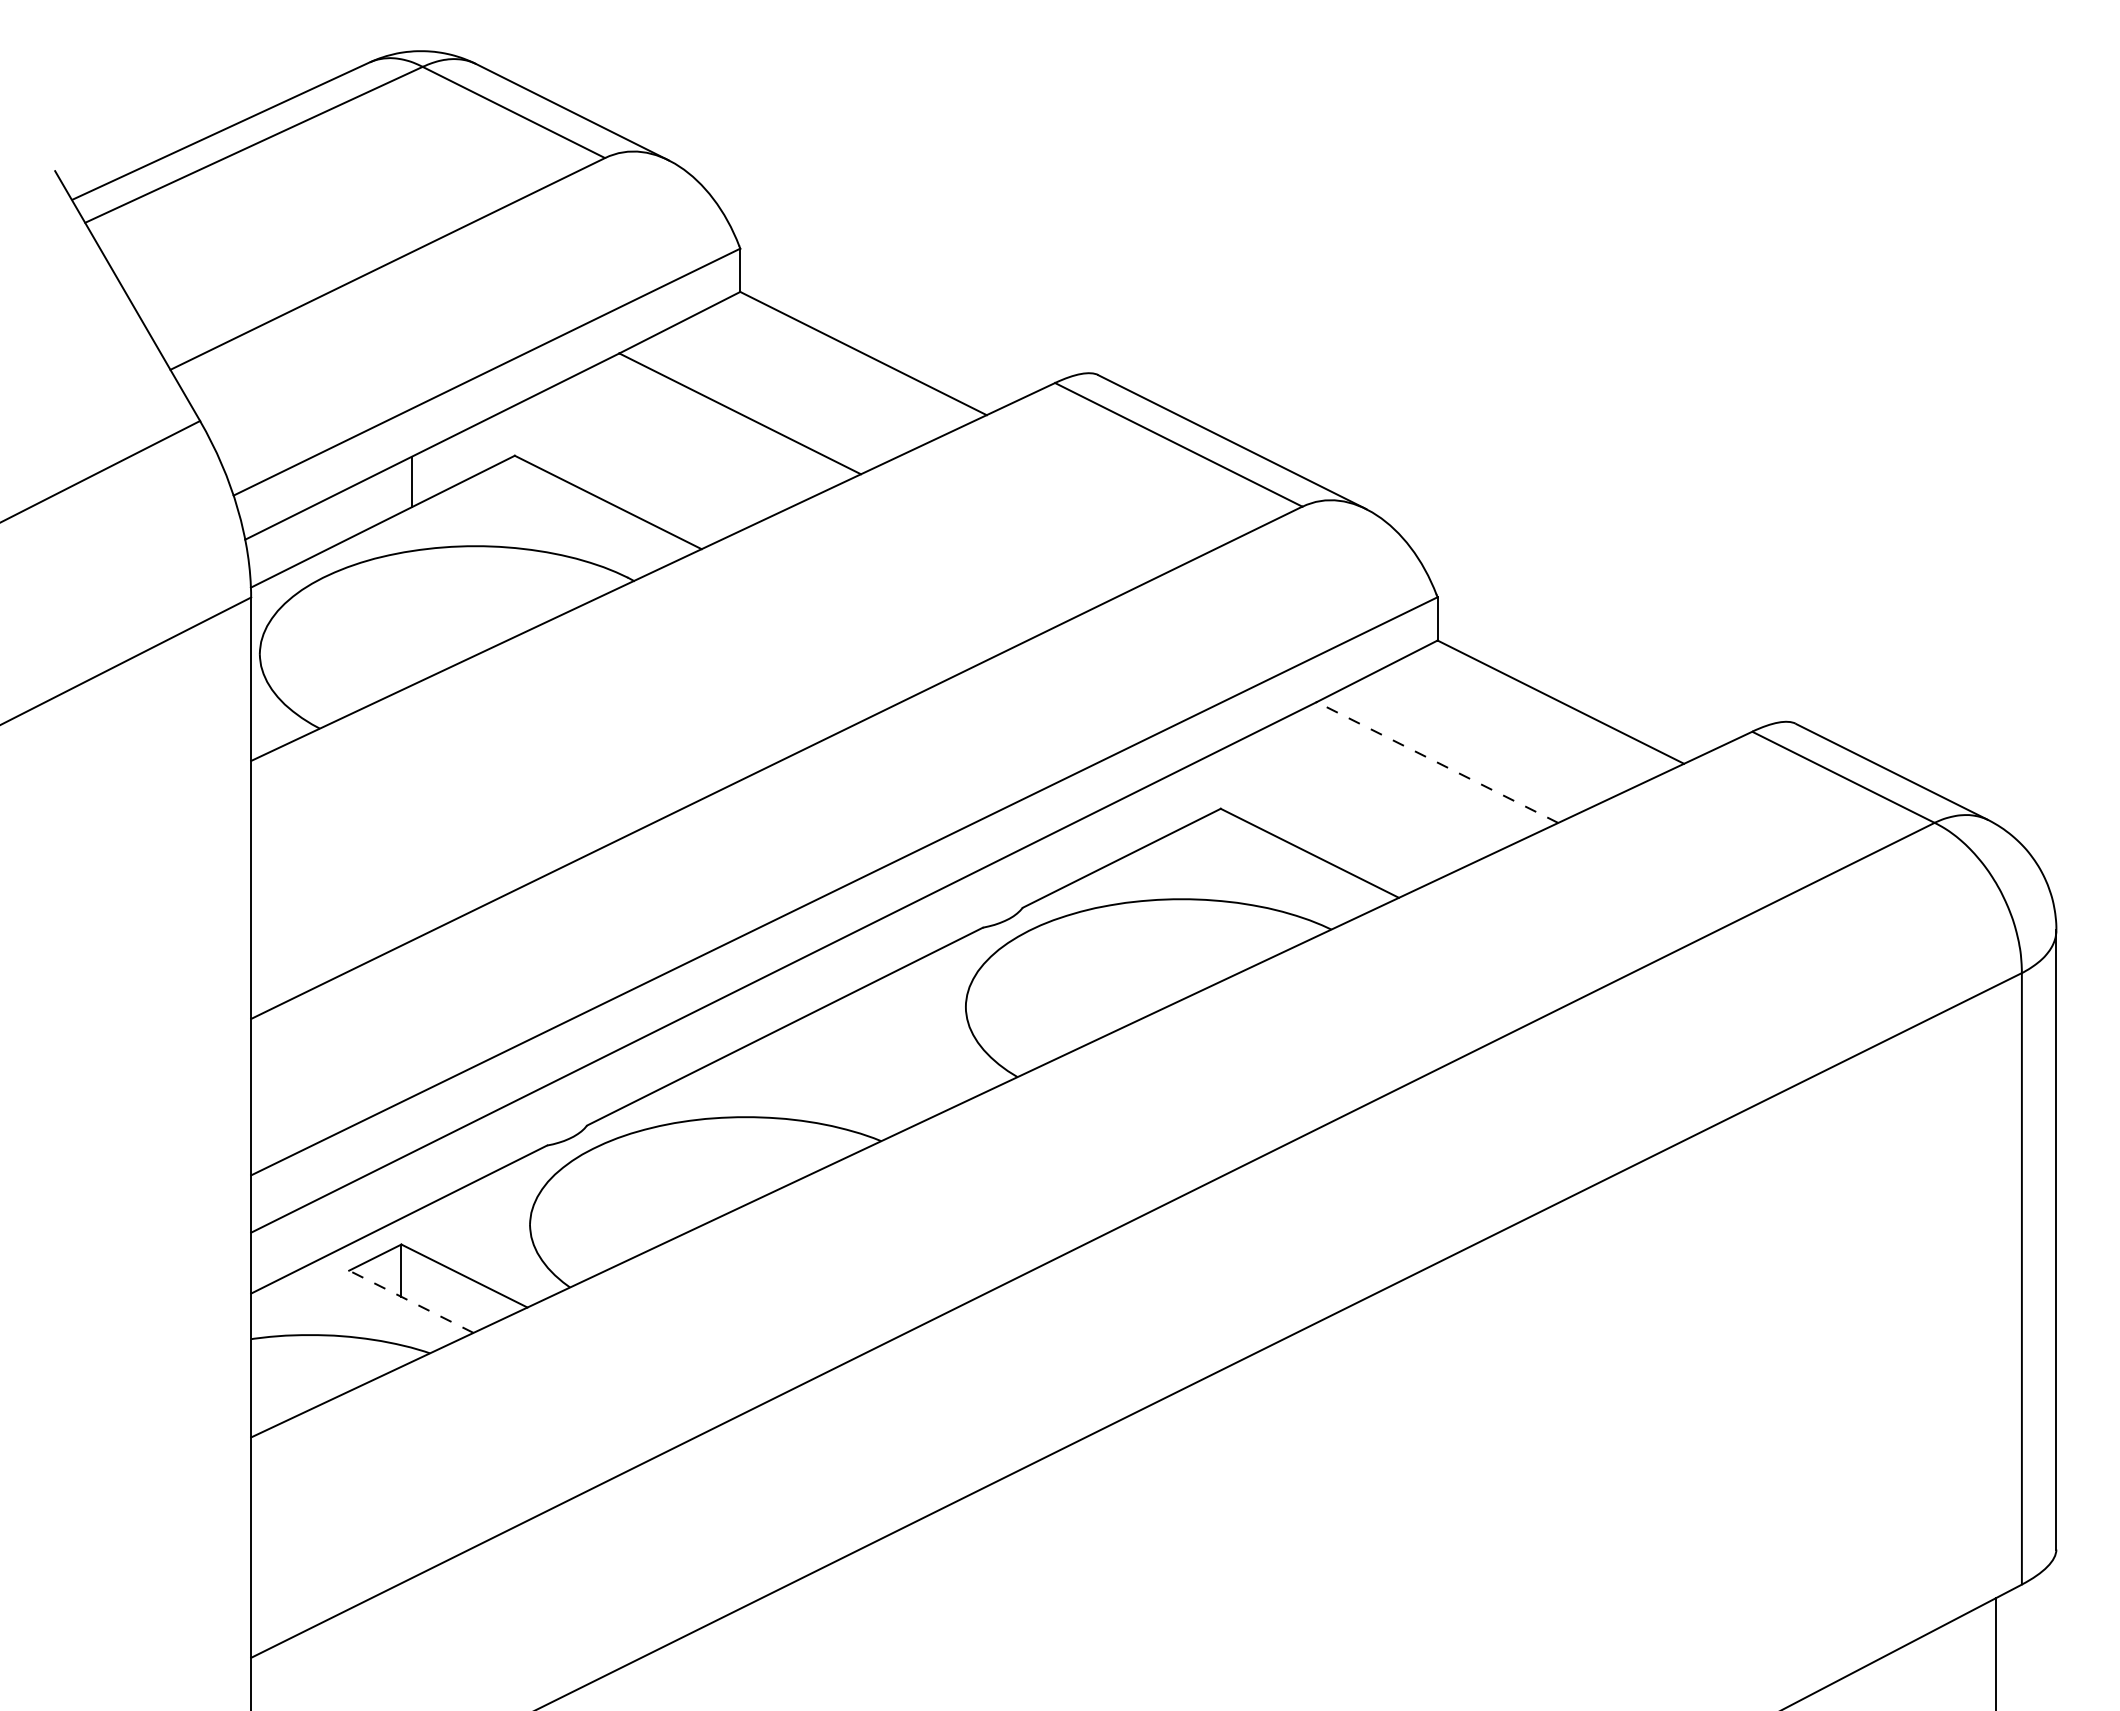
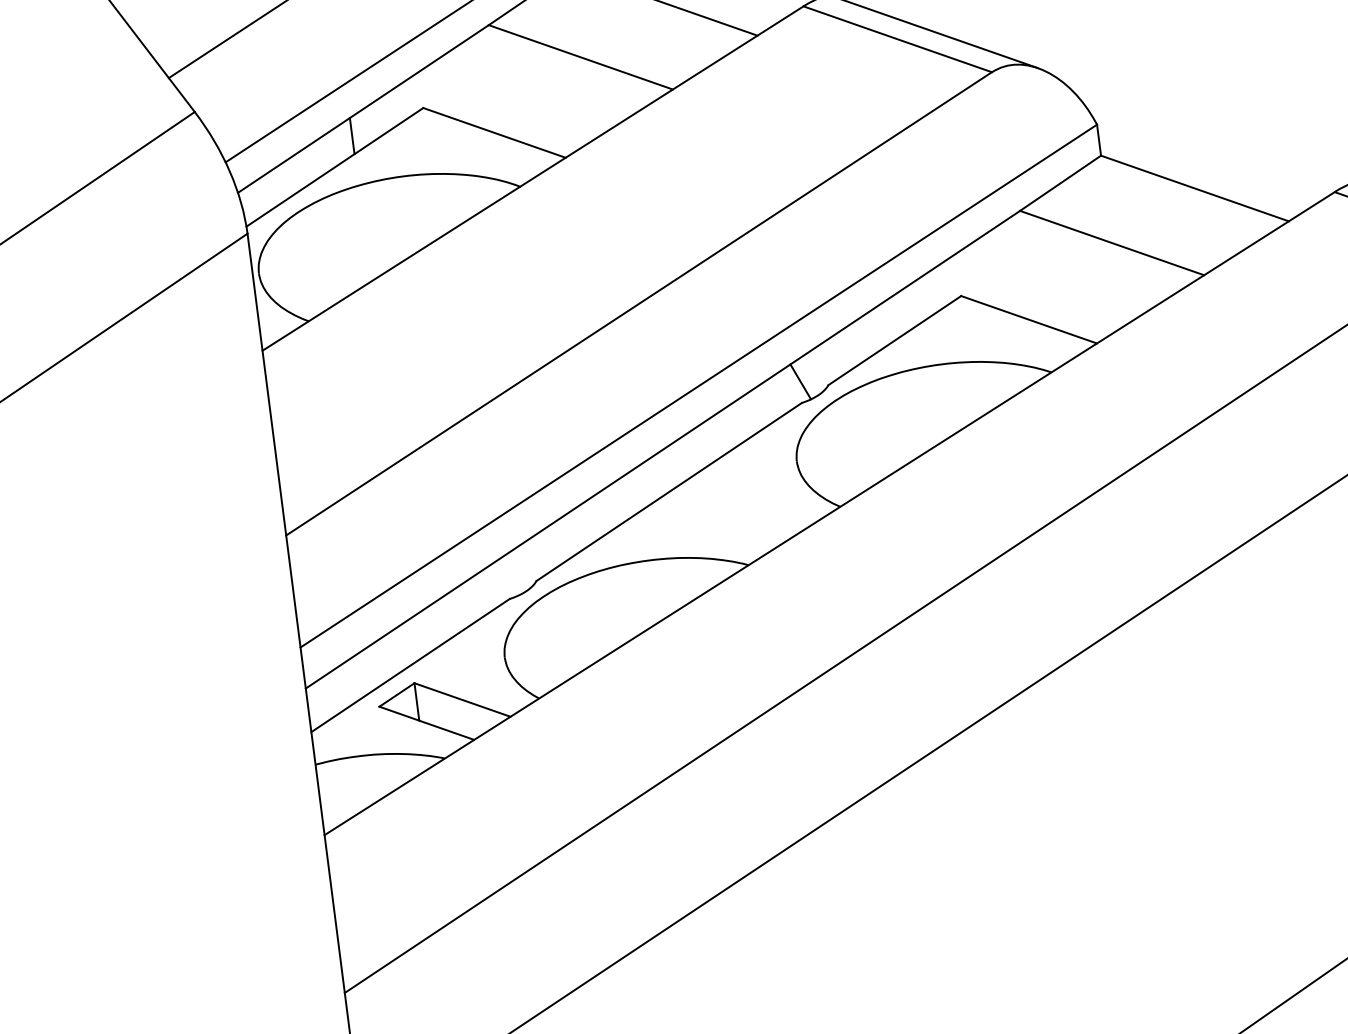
line: (1437, 762) -> (1112, 243), dashed -> solid
line: (985, 898) -> (800, 381), added
line: (411, 1301) -> (426, 723), dashed -> solid

